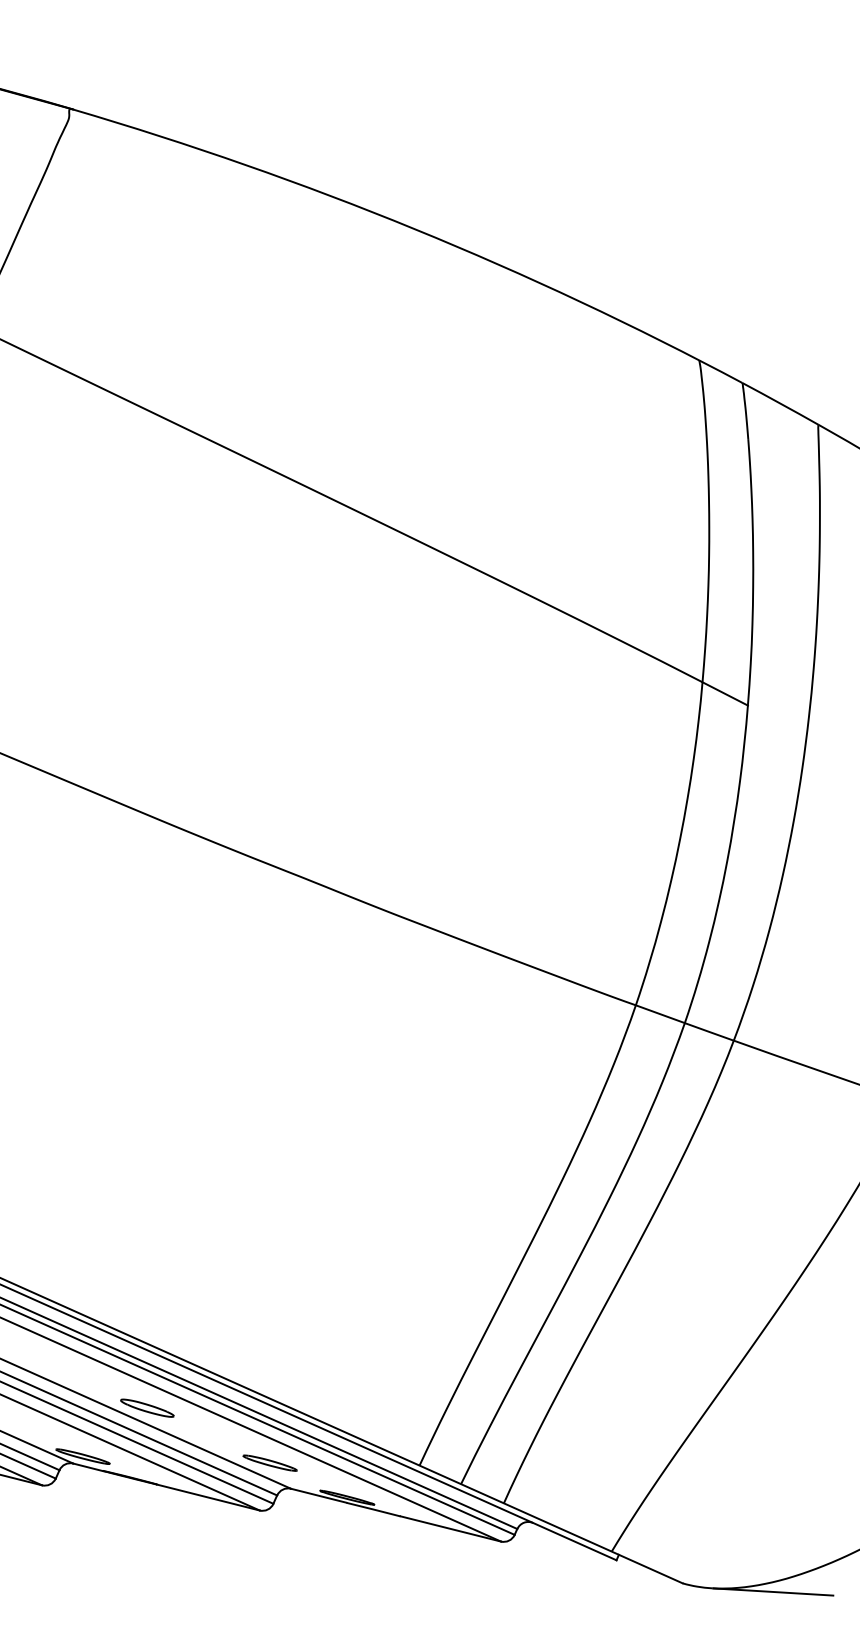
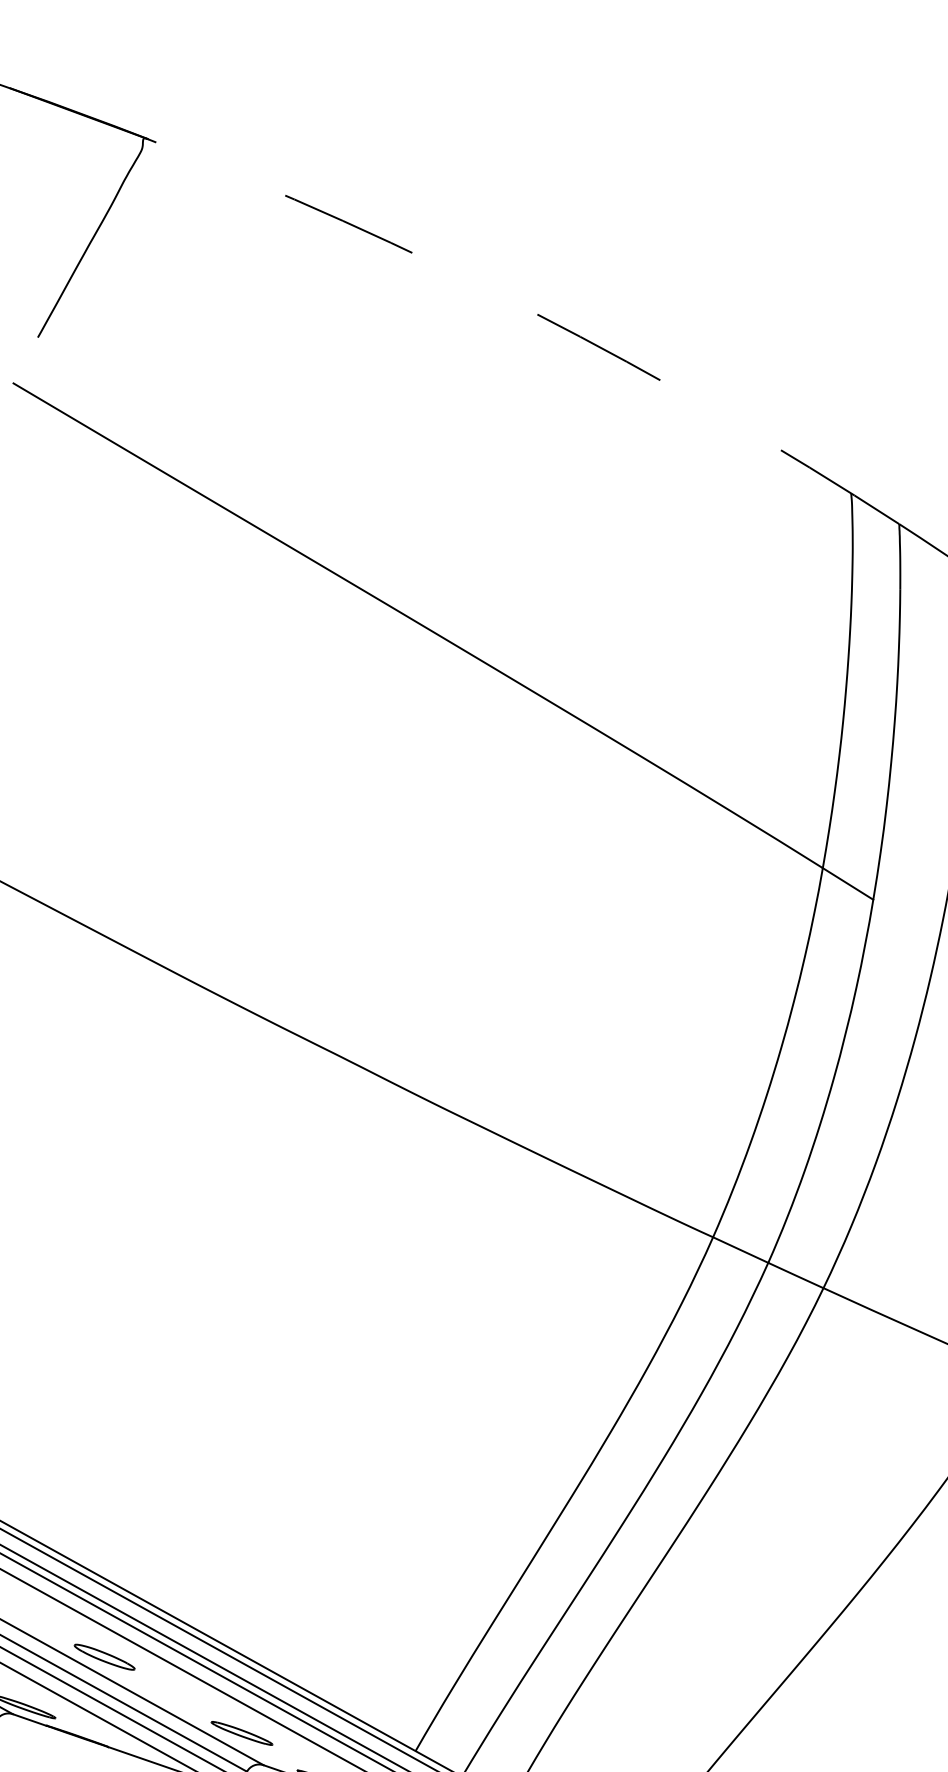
arc: (414, 229) -> (532, 312), solid -> dashed

